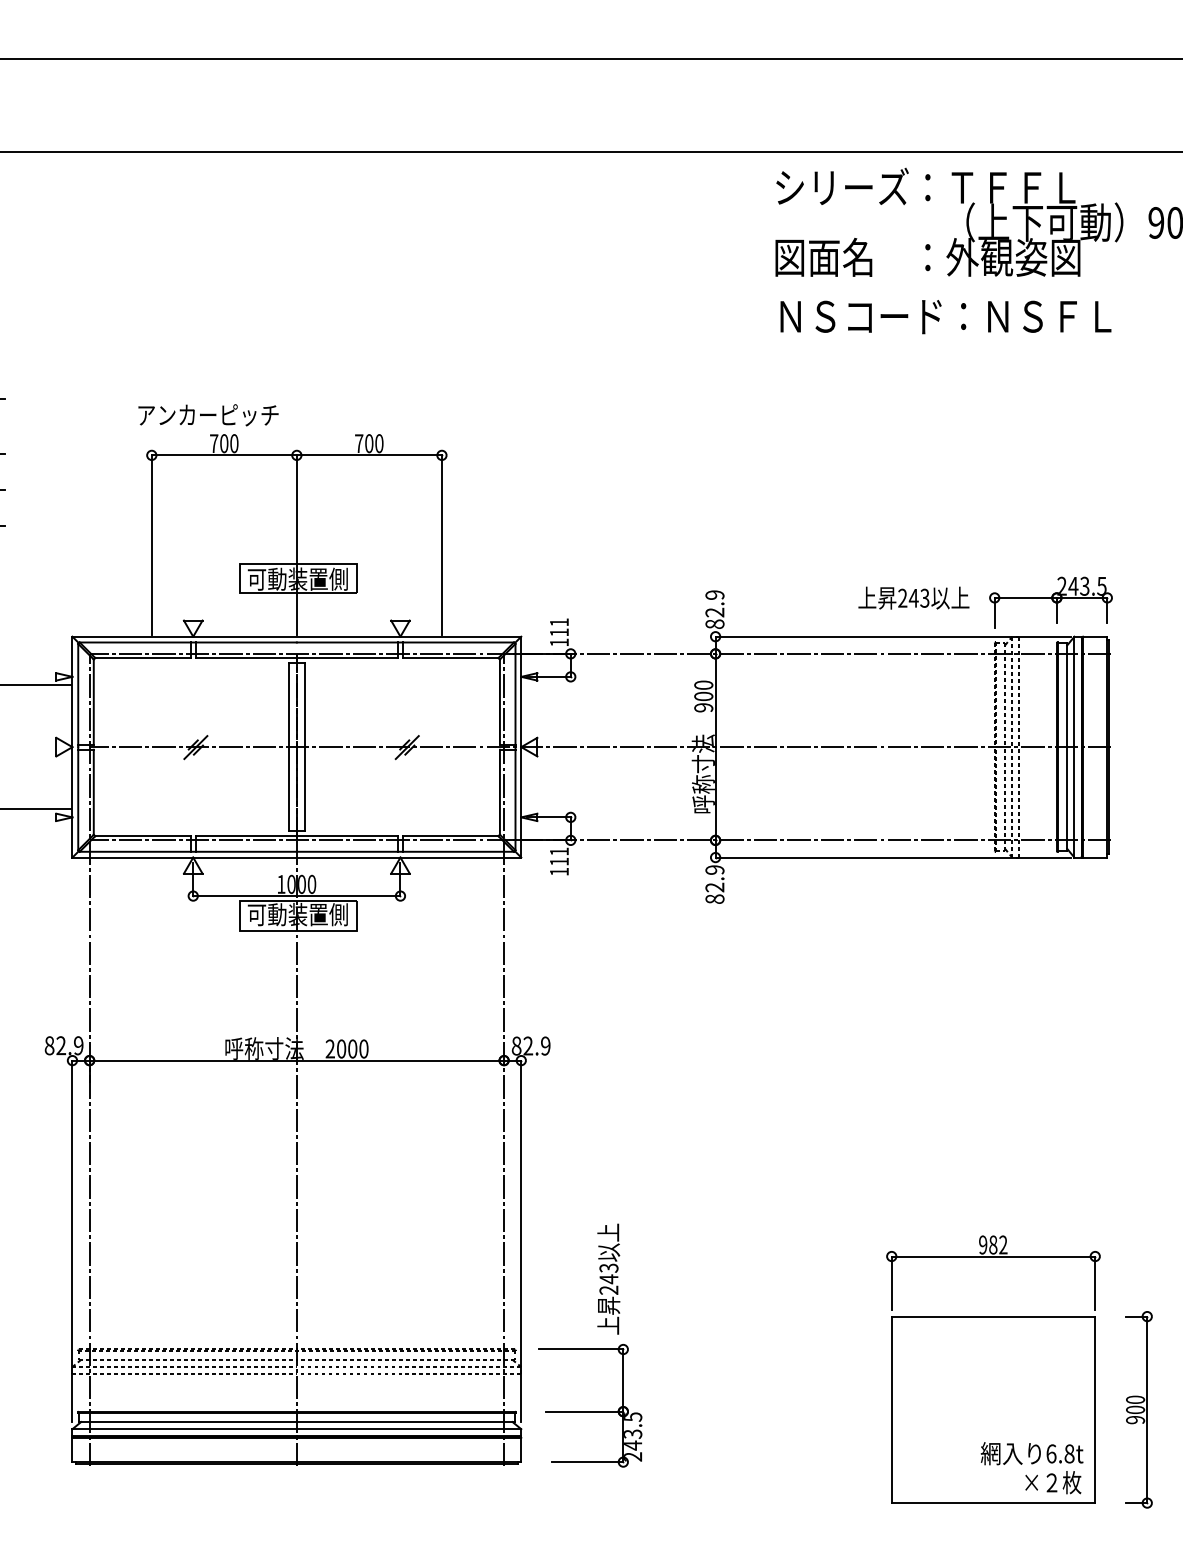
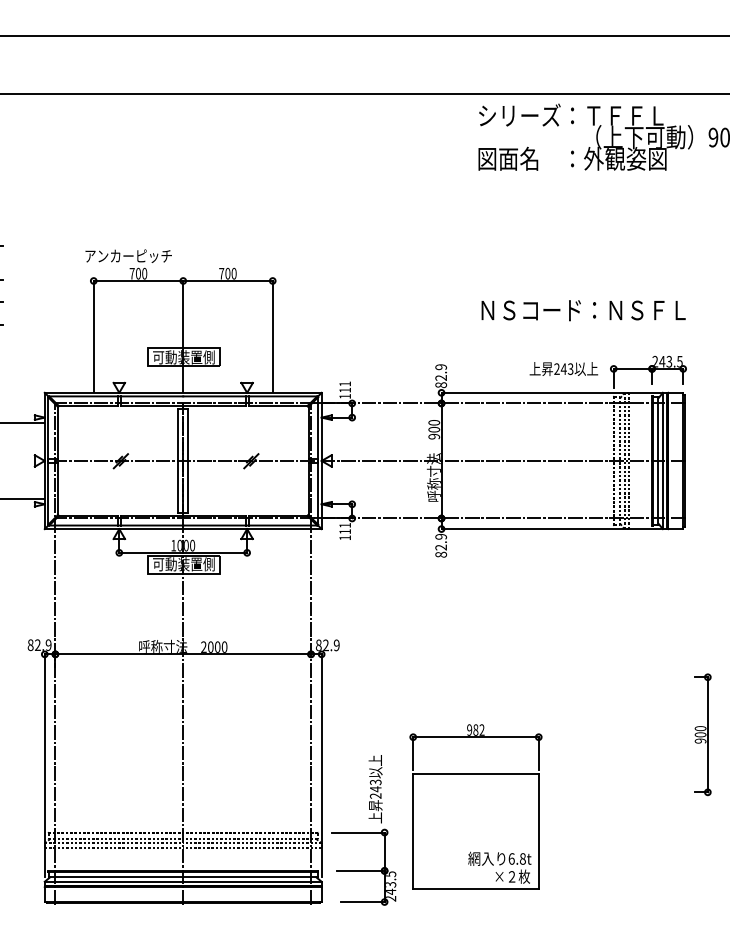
text: (945, 316) -> (583, 310), moved
part: (992, 1368) -> (475, 806), moved
part: (1138, 1409) -> (702, 734), moved

